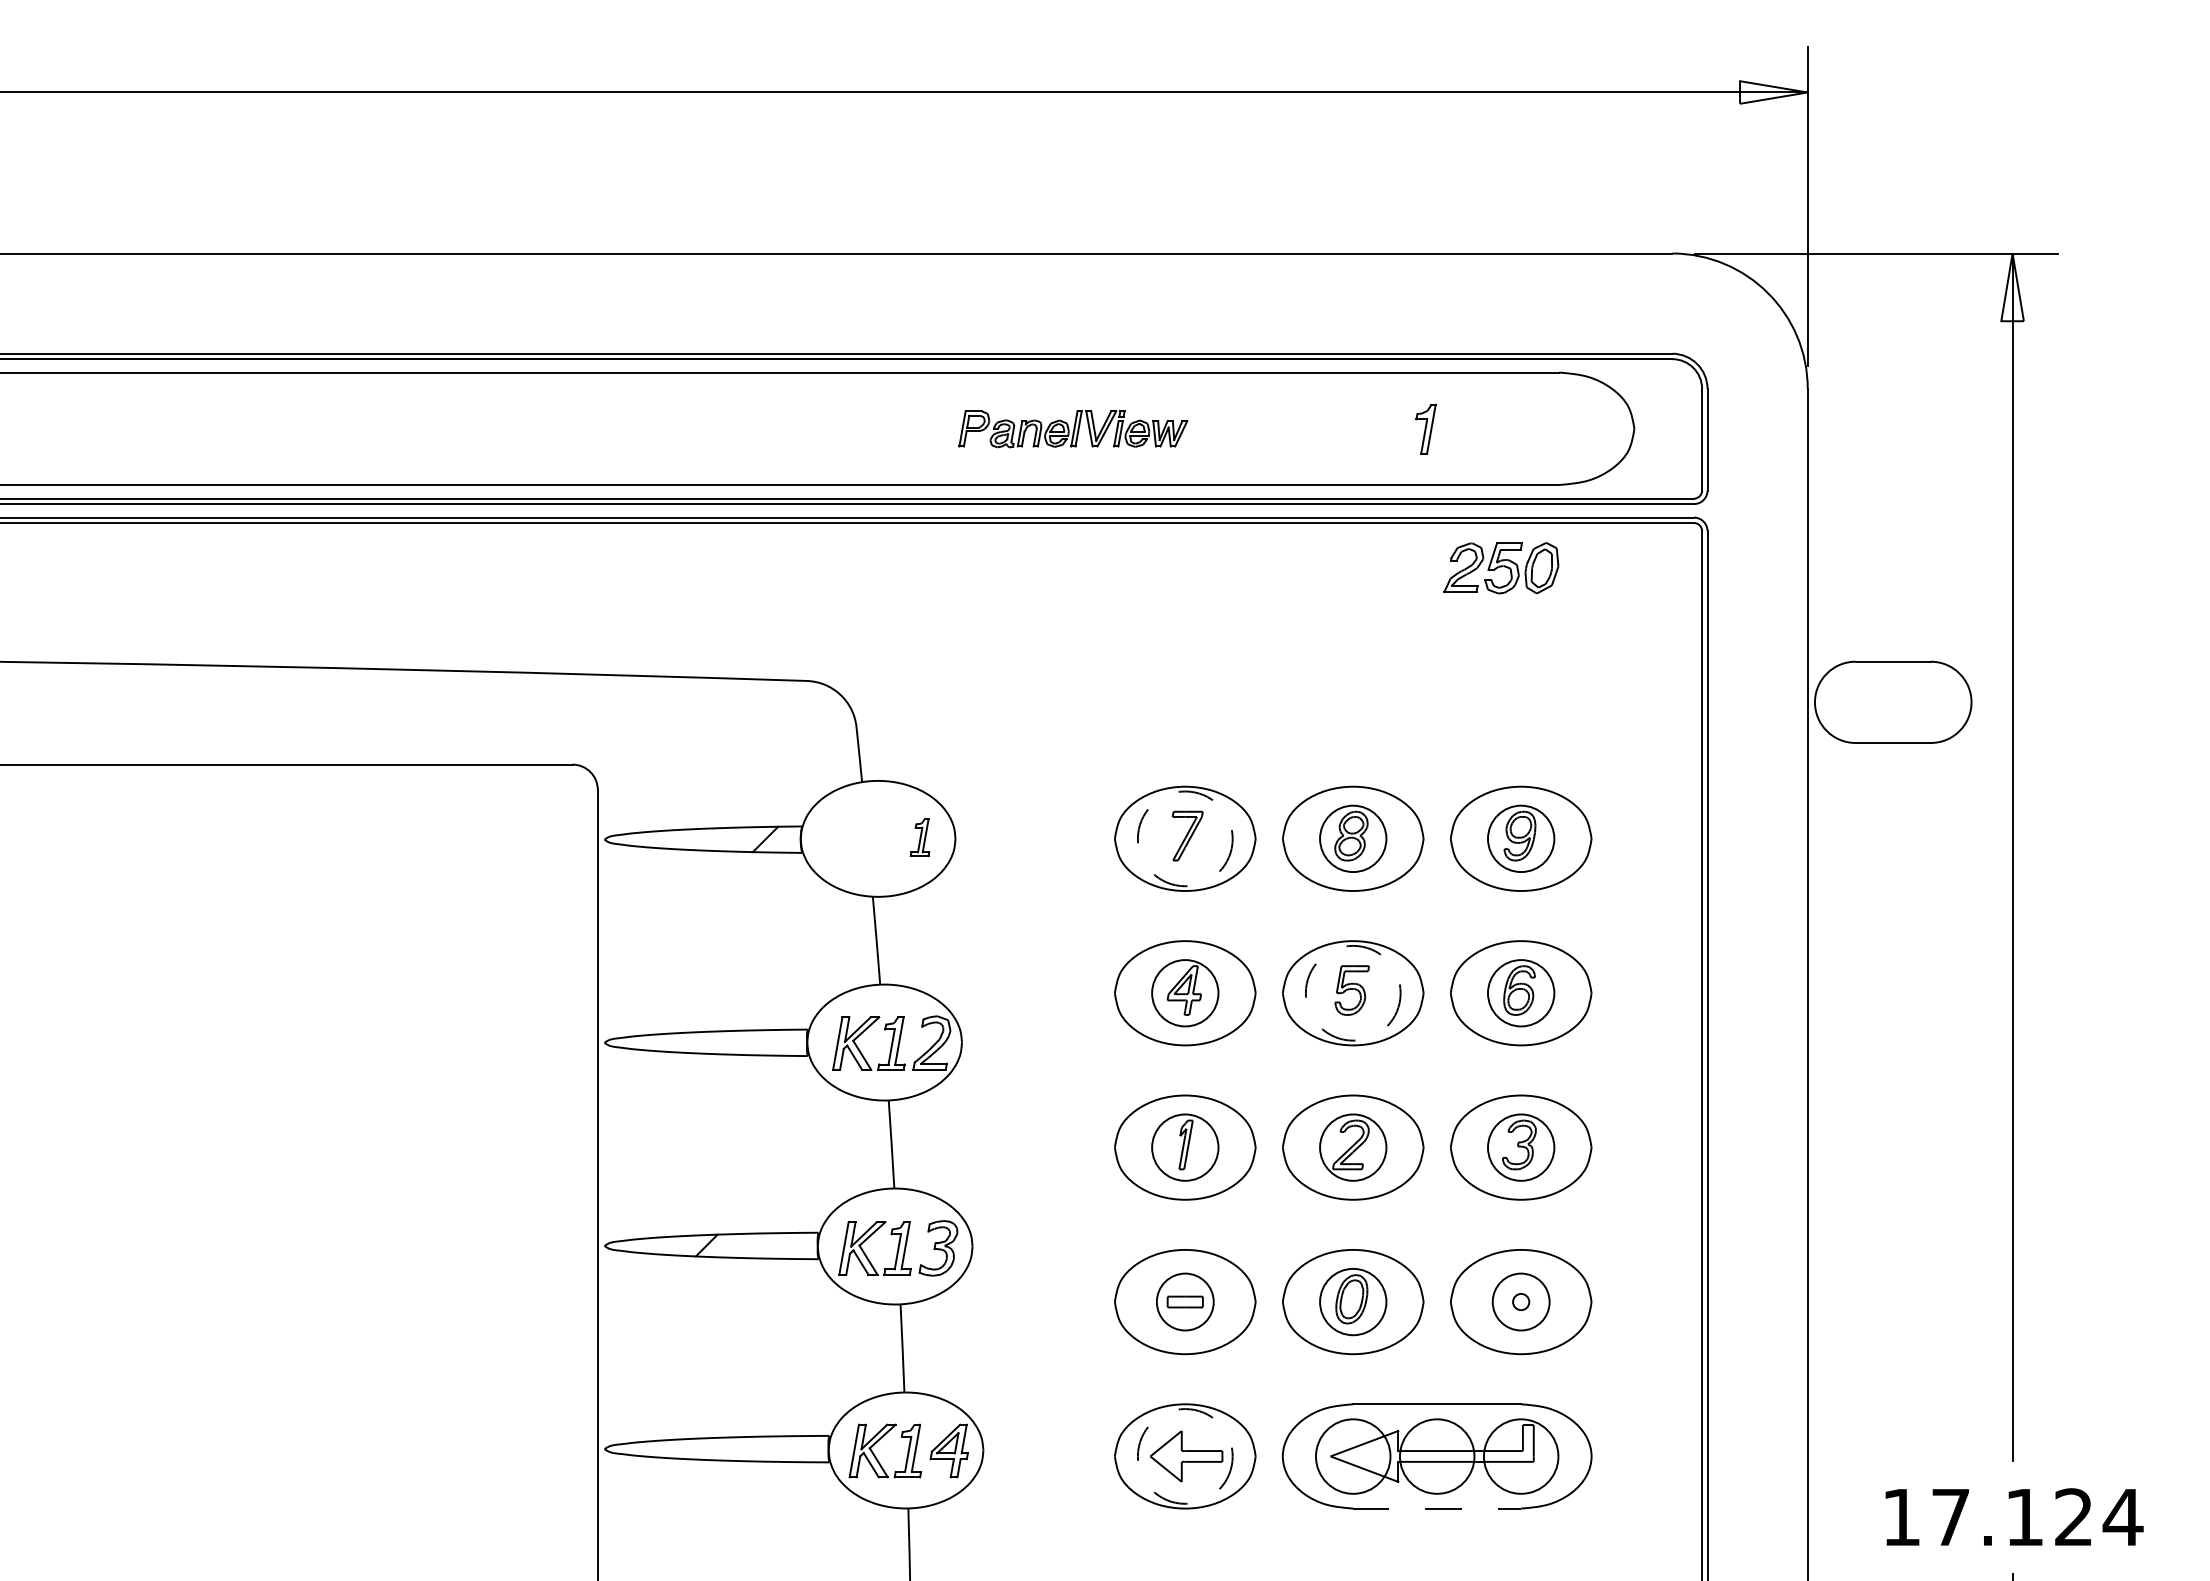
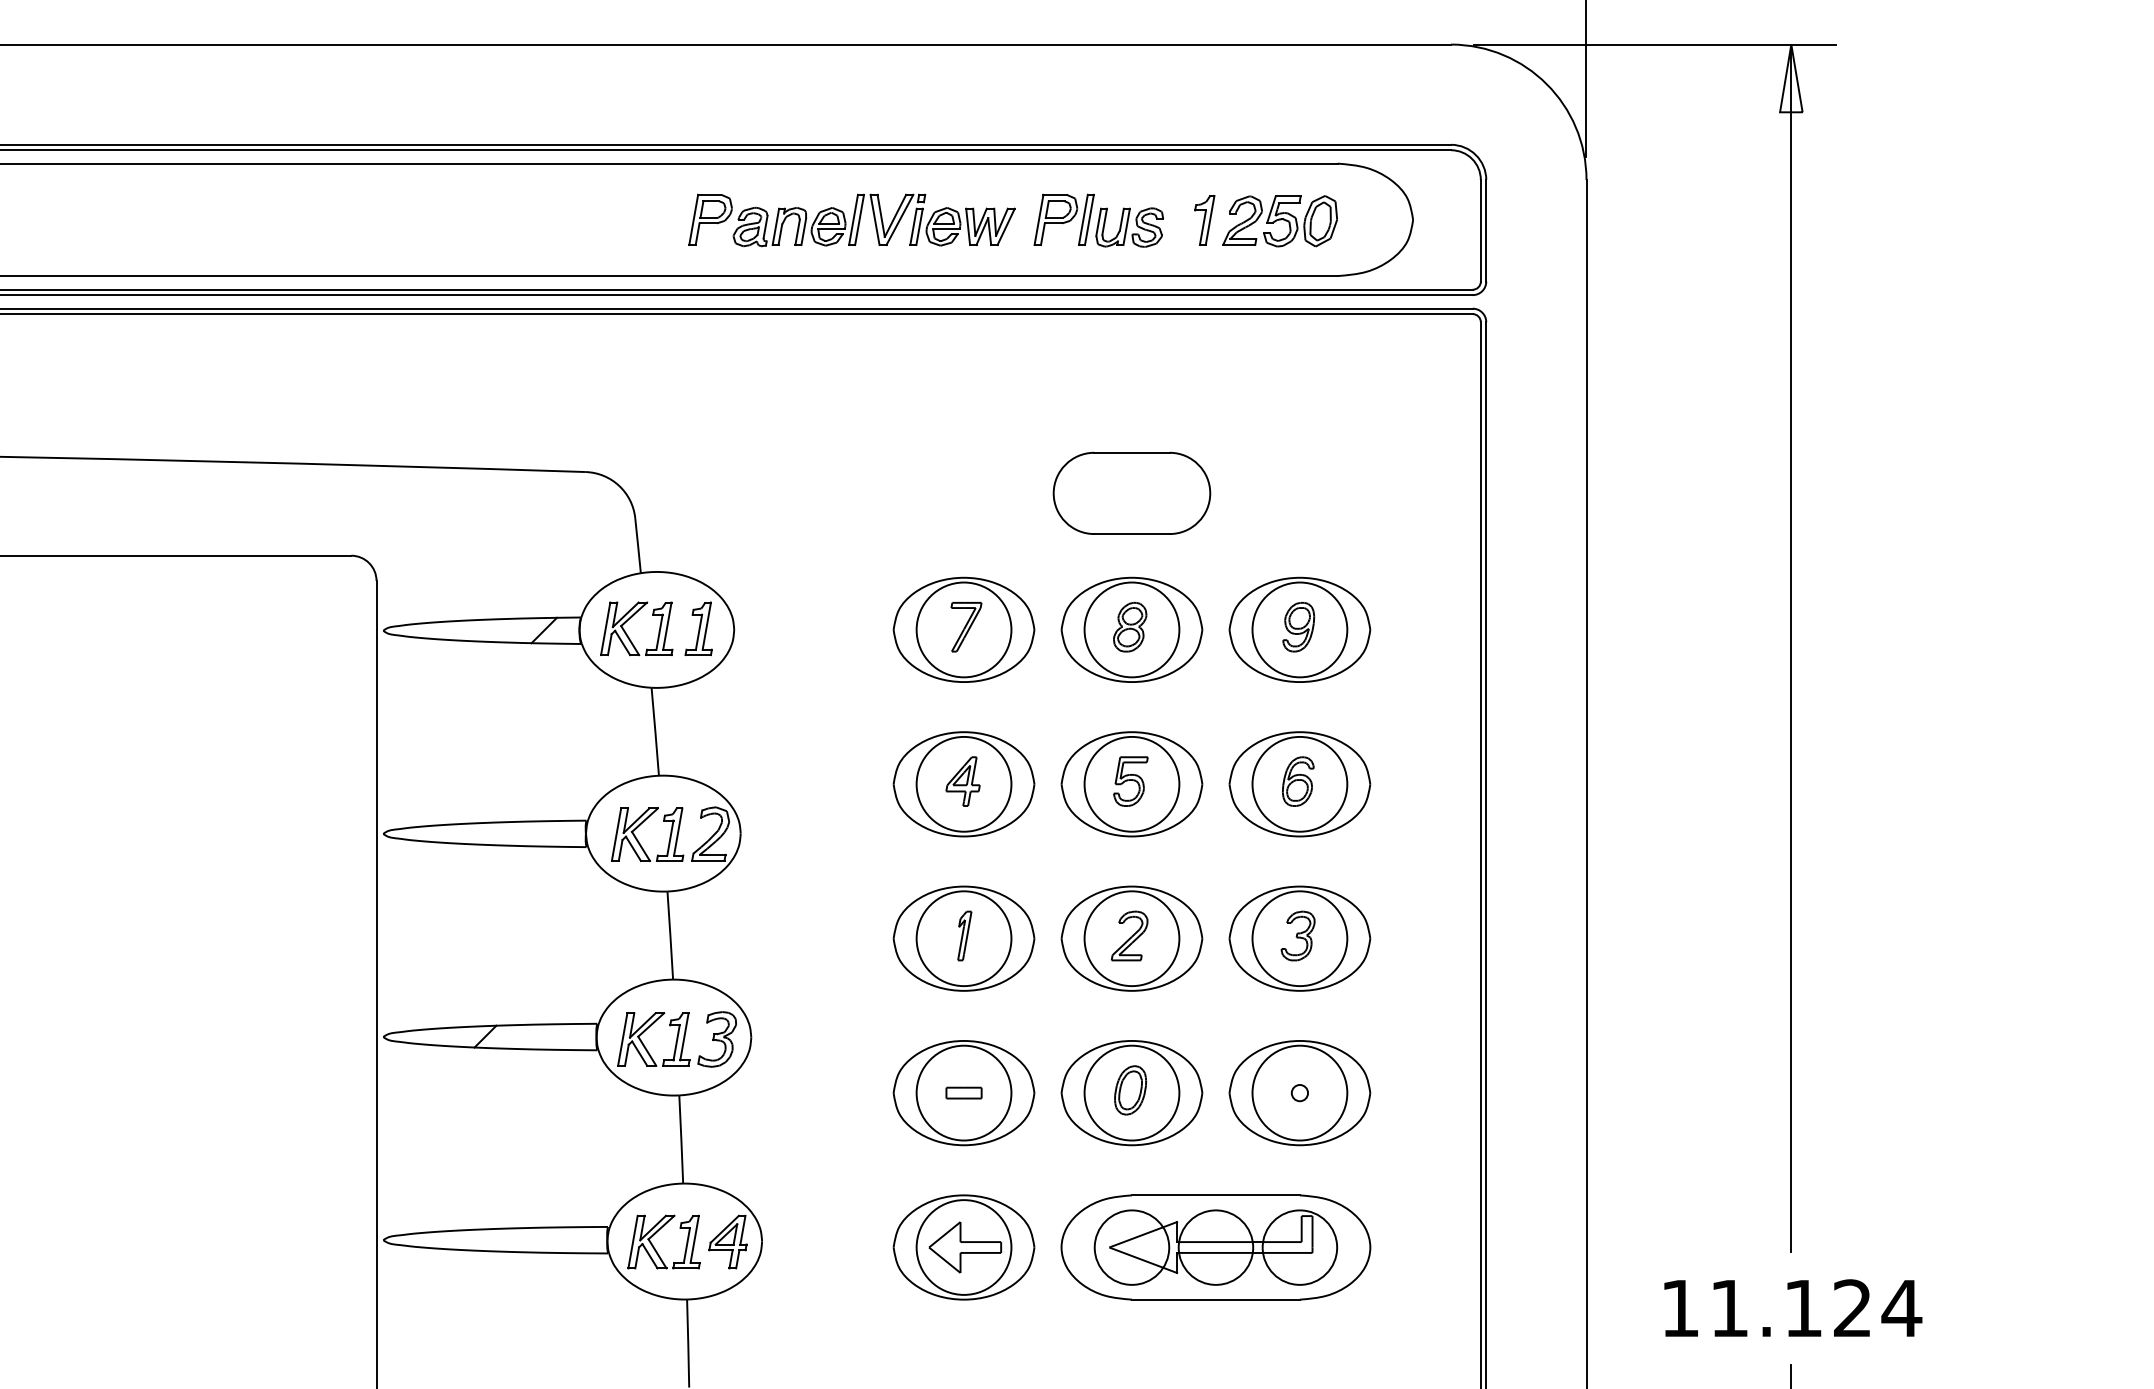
part: (1073, 428) -> (852, 219), size x1.43
part: (1319, 429) -> (1098, 220), added
part: (1501, 568) -> (1280, 221), moved
part: (1893, 701) -> (1132, 492), moved
part: (919, 837) -> (698, 628), size x1.43
circle: (1184, 838) -> (963, 629), dashed -> solid
circle: (1352, 838) -> (1131, 629), size x1.43
circle: (1520, 838) -> (1299, 629), size x1.43
part: (848, 842) -> (627, 633), added
circle: (1184, 992) -> (963, 783), size x1.43
circle: (1352, 992) -> (1131, 783), dashed -> solid
circle: (1520, 992) -> (1299, 783), size x1.43
circle: (1184, 1147) -> (963, 938), size x1.43
circle: (1352, 1147) -> (1131, 938), size x1.43
circle: (1520, 1147) -> (1299, 938), size x1.43
circle: (1184, 1301) -> (963, 1092), size x1.67
circle: (1352, 1301) -> (1131, 1092), size x1.43
circle: (1520, 1301) -> (1299, 1092), size x1.67
circle: (1184, 1456) -> (963, 1247), dashed -> solid
line: (1437, 1508) -> (1216, 1299), dashed -> solid
text: (1950, 1517) -> (1729, 1308), 17.124 -> 11.124

